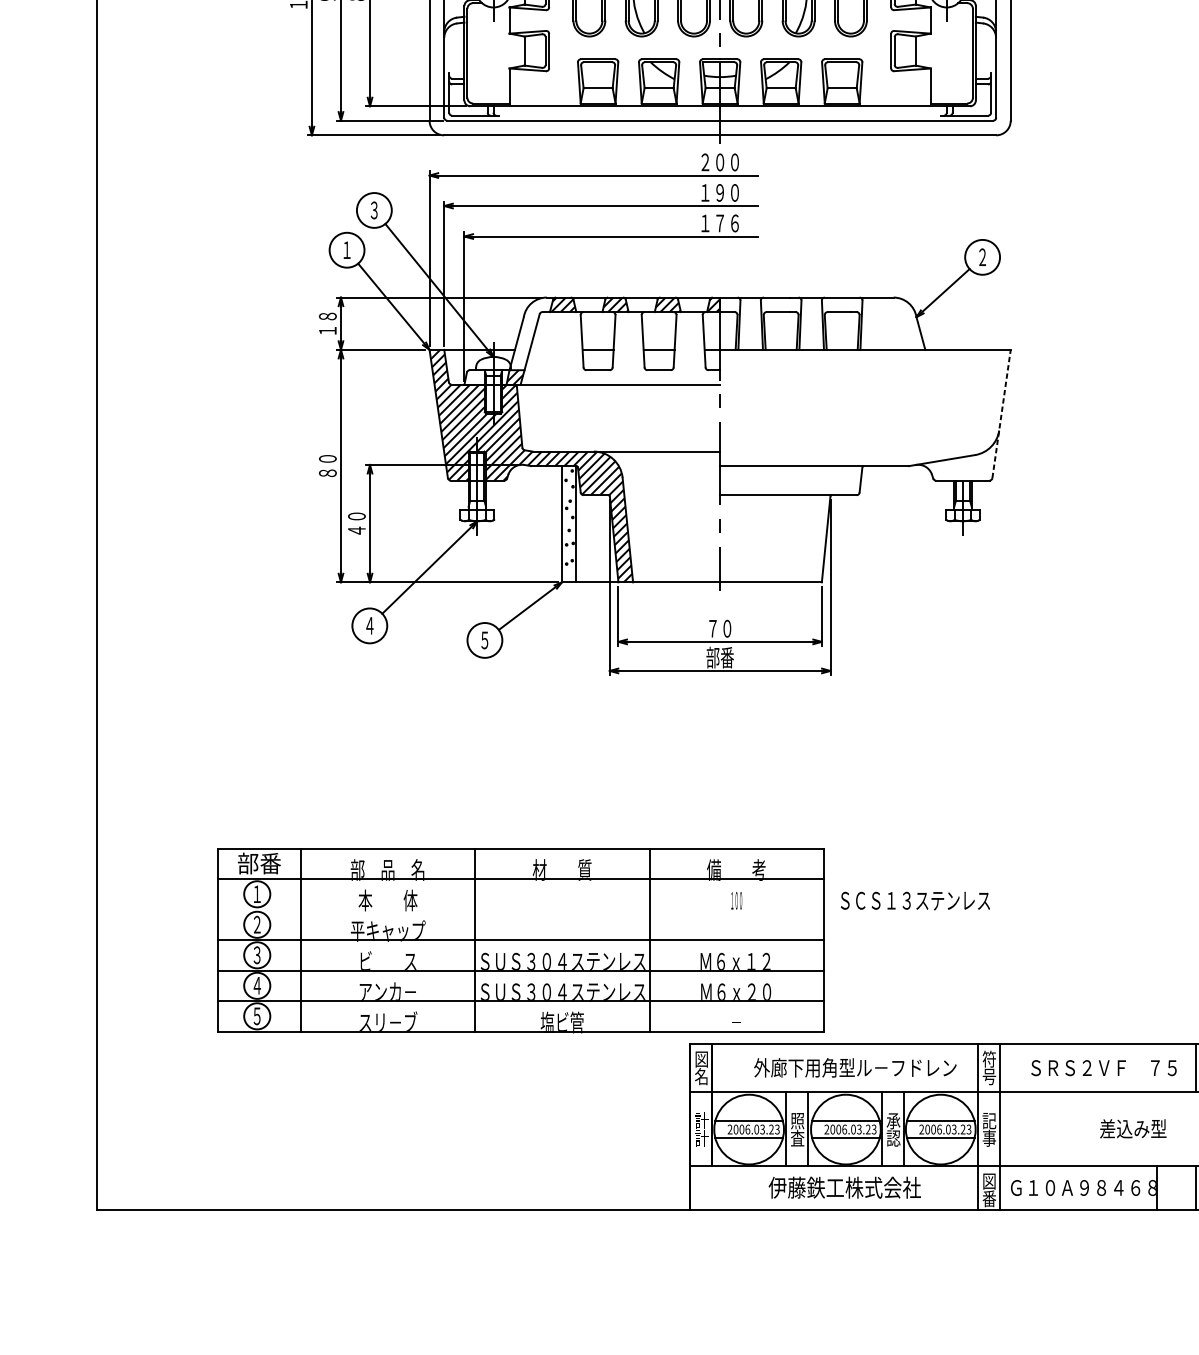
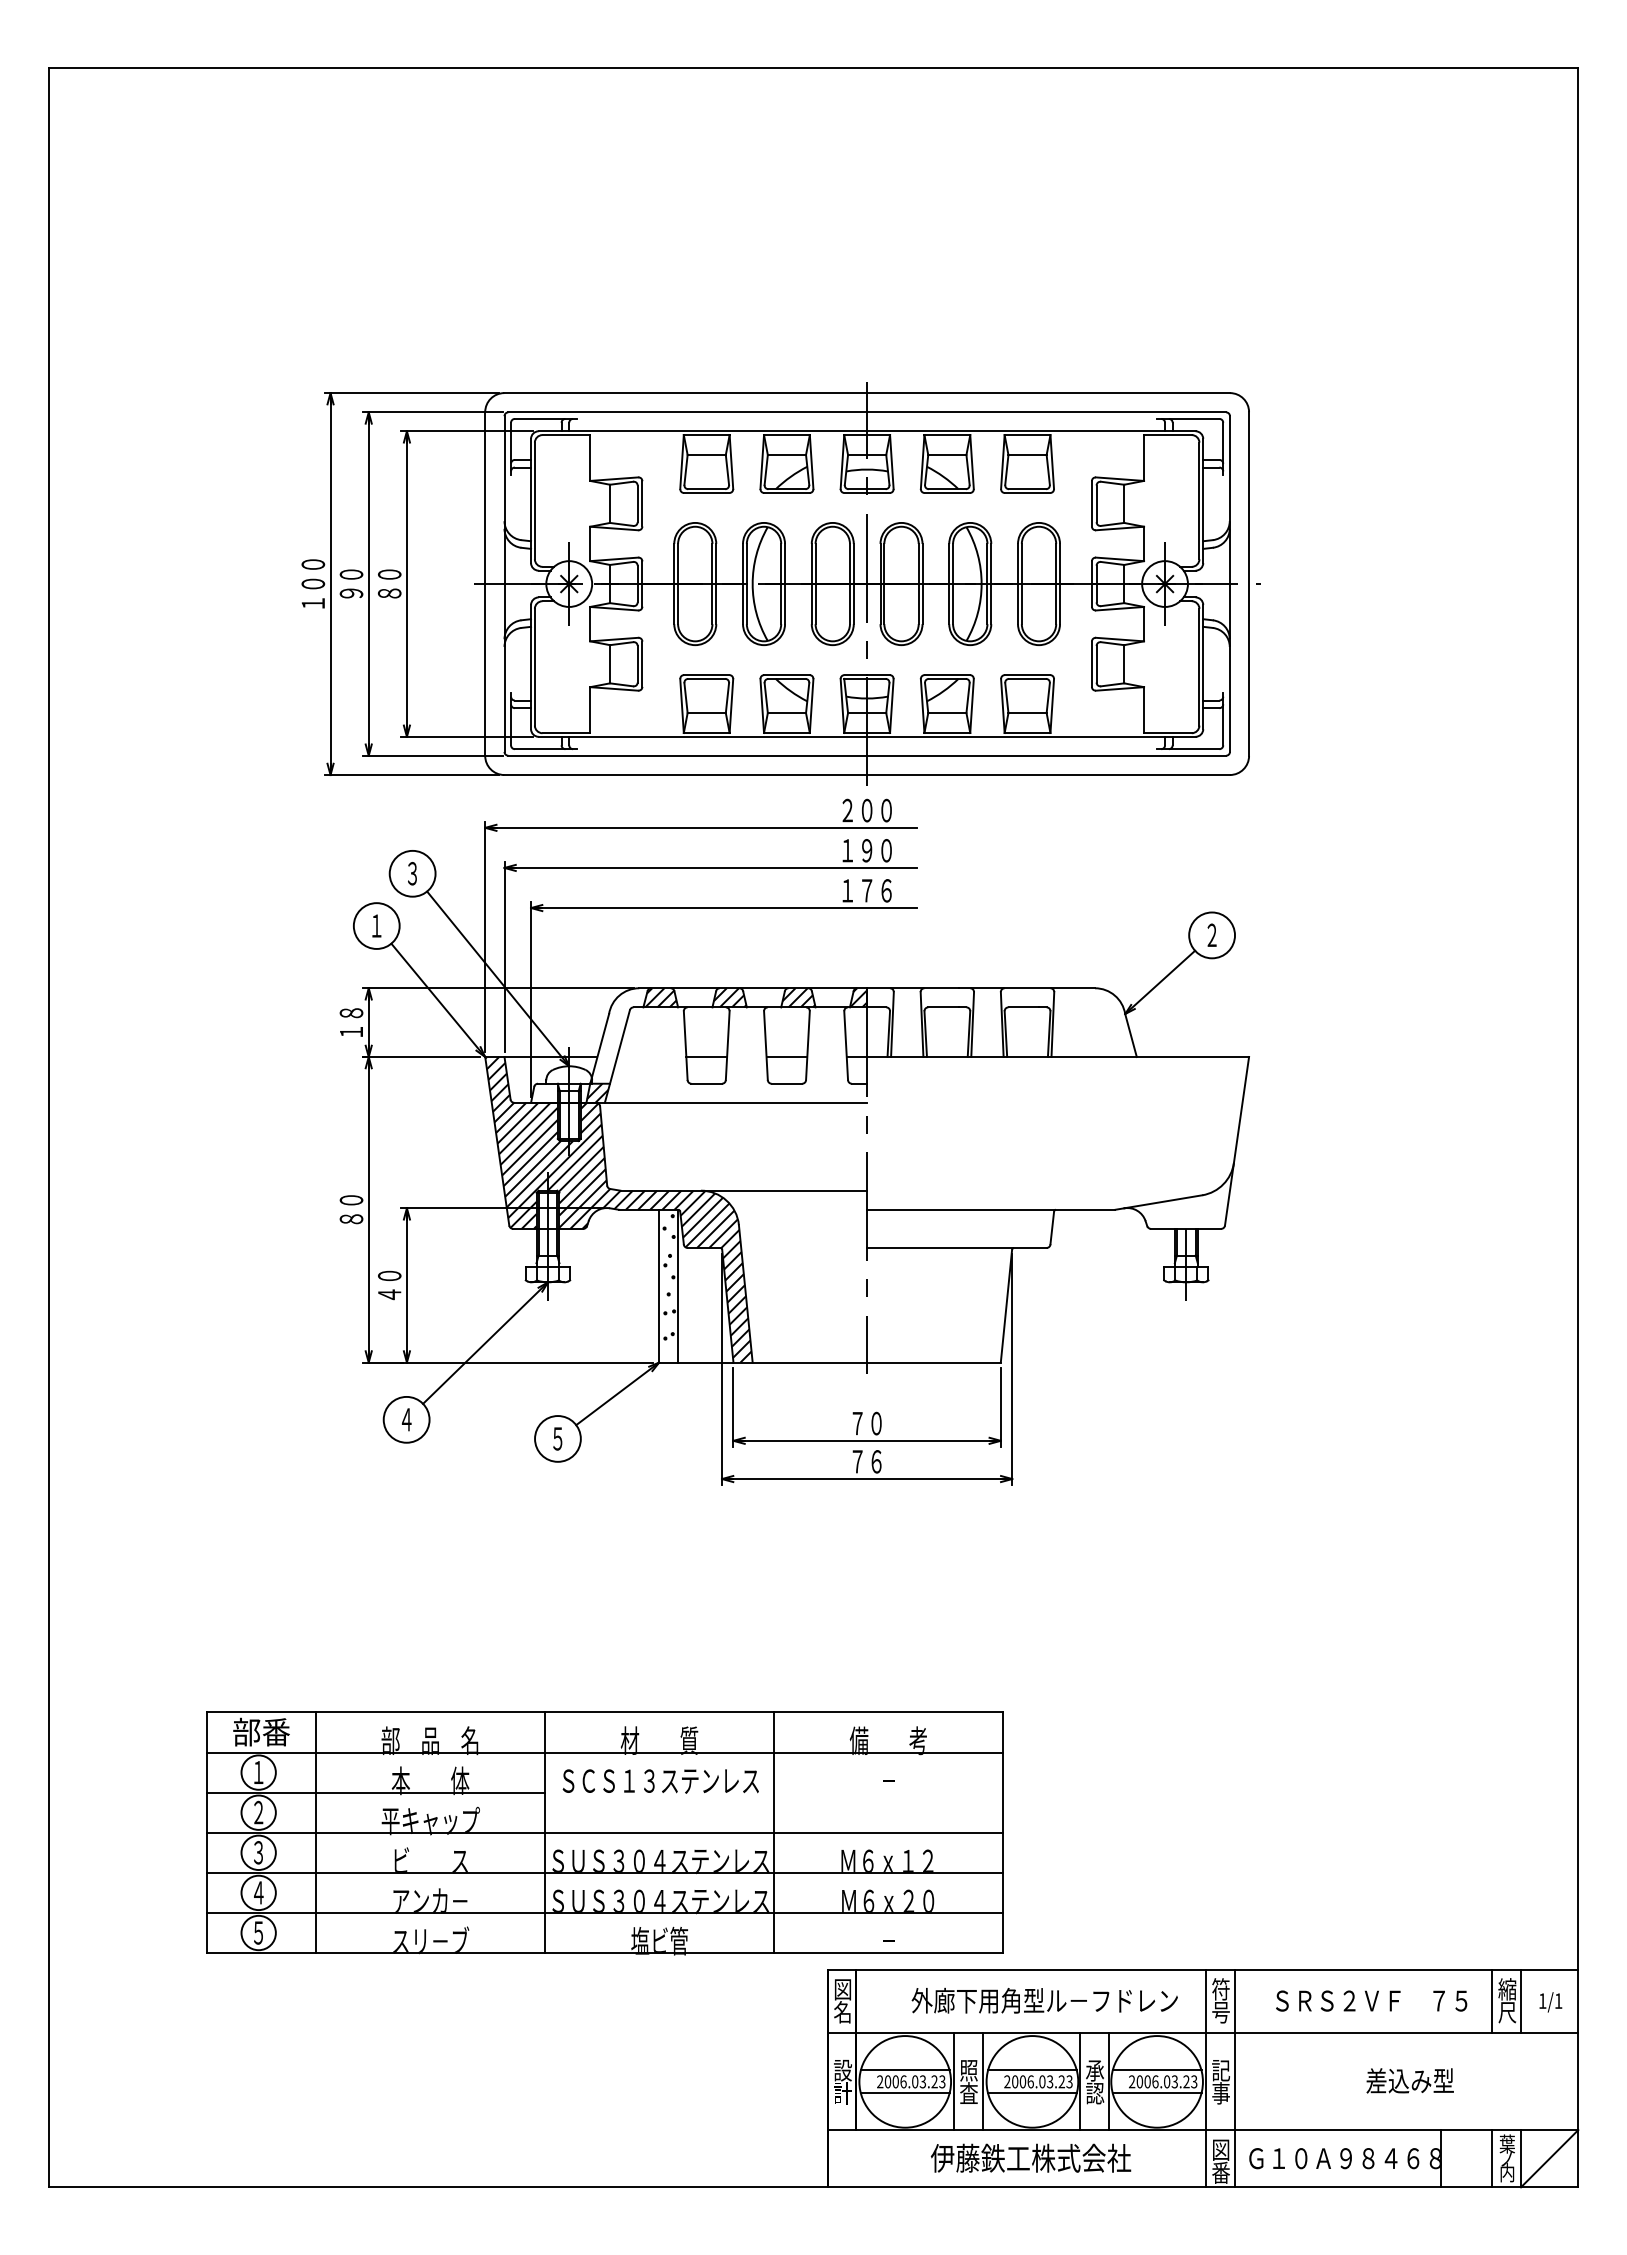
line: (1001, 413) -> (1237, 1140), dashed -> solid
text: (720, 657) -> (867, 1461), 部番 -> ７６
text: (736, 900) -> (888, 1780), １００ -> －
text: (915, 901) -> (660, 1781), moved
line: (346, 909) -> (376, 1792), added
text: (701, 1120) -> (842, 2070), 計 -> 設

